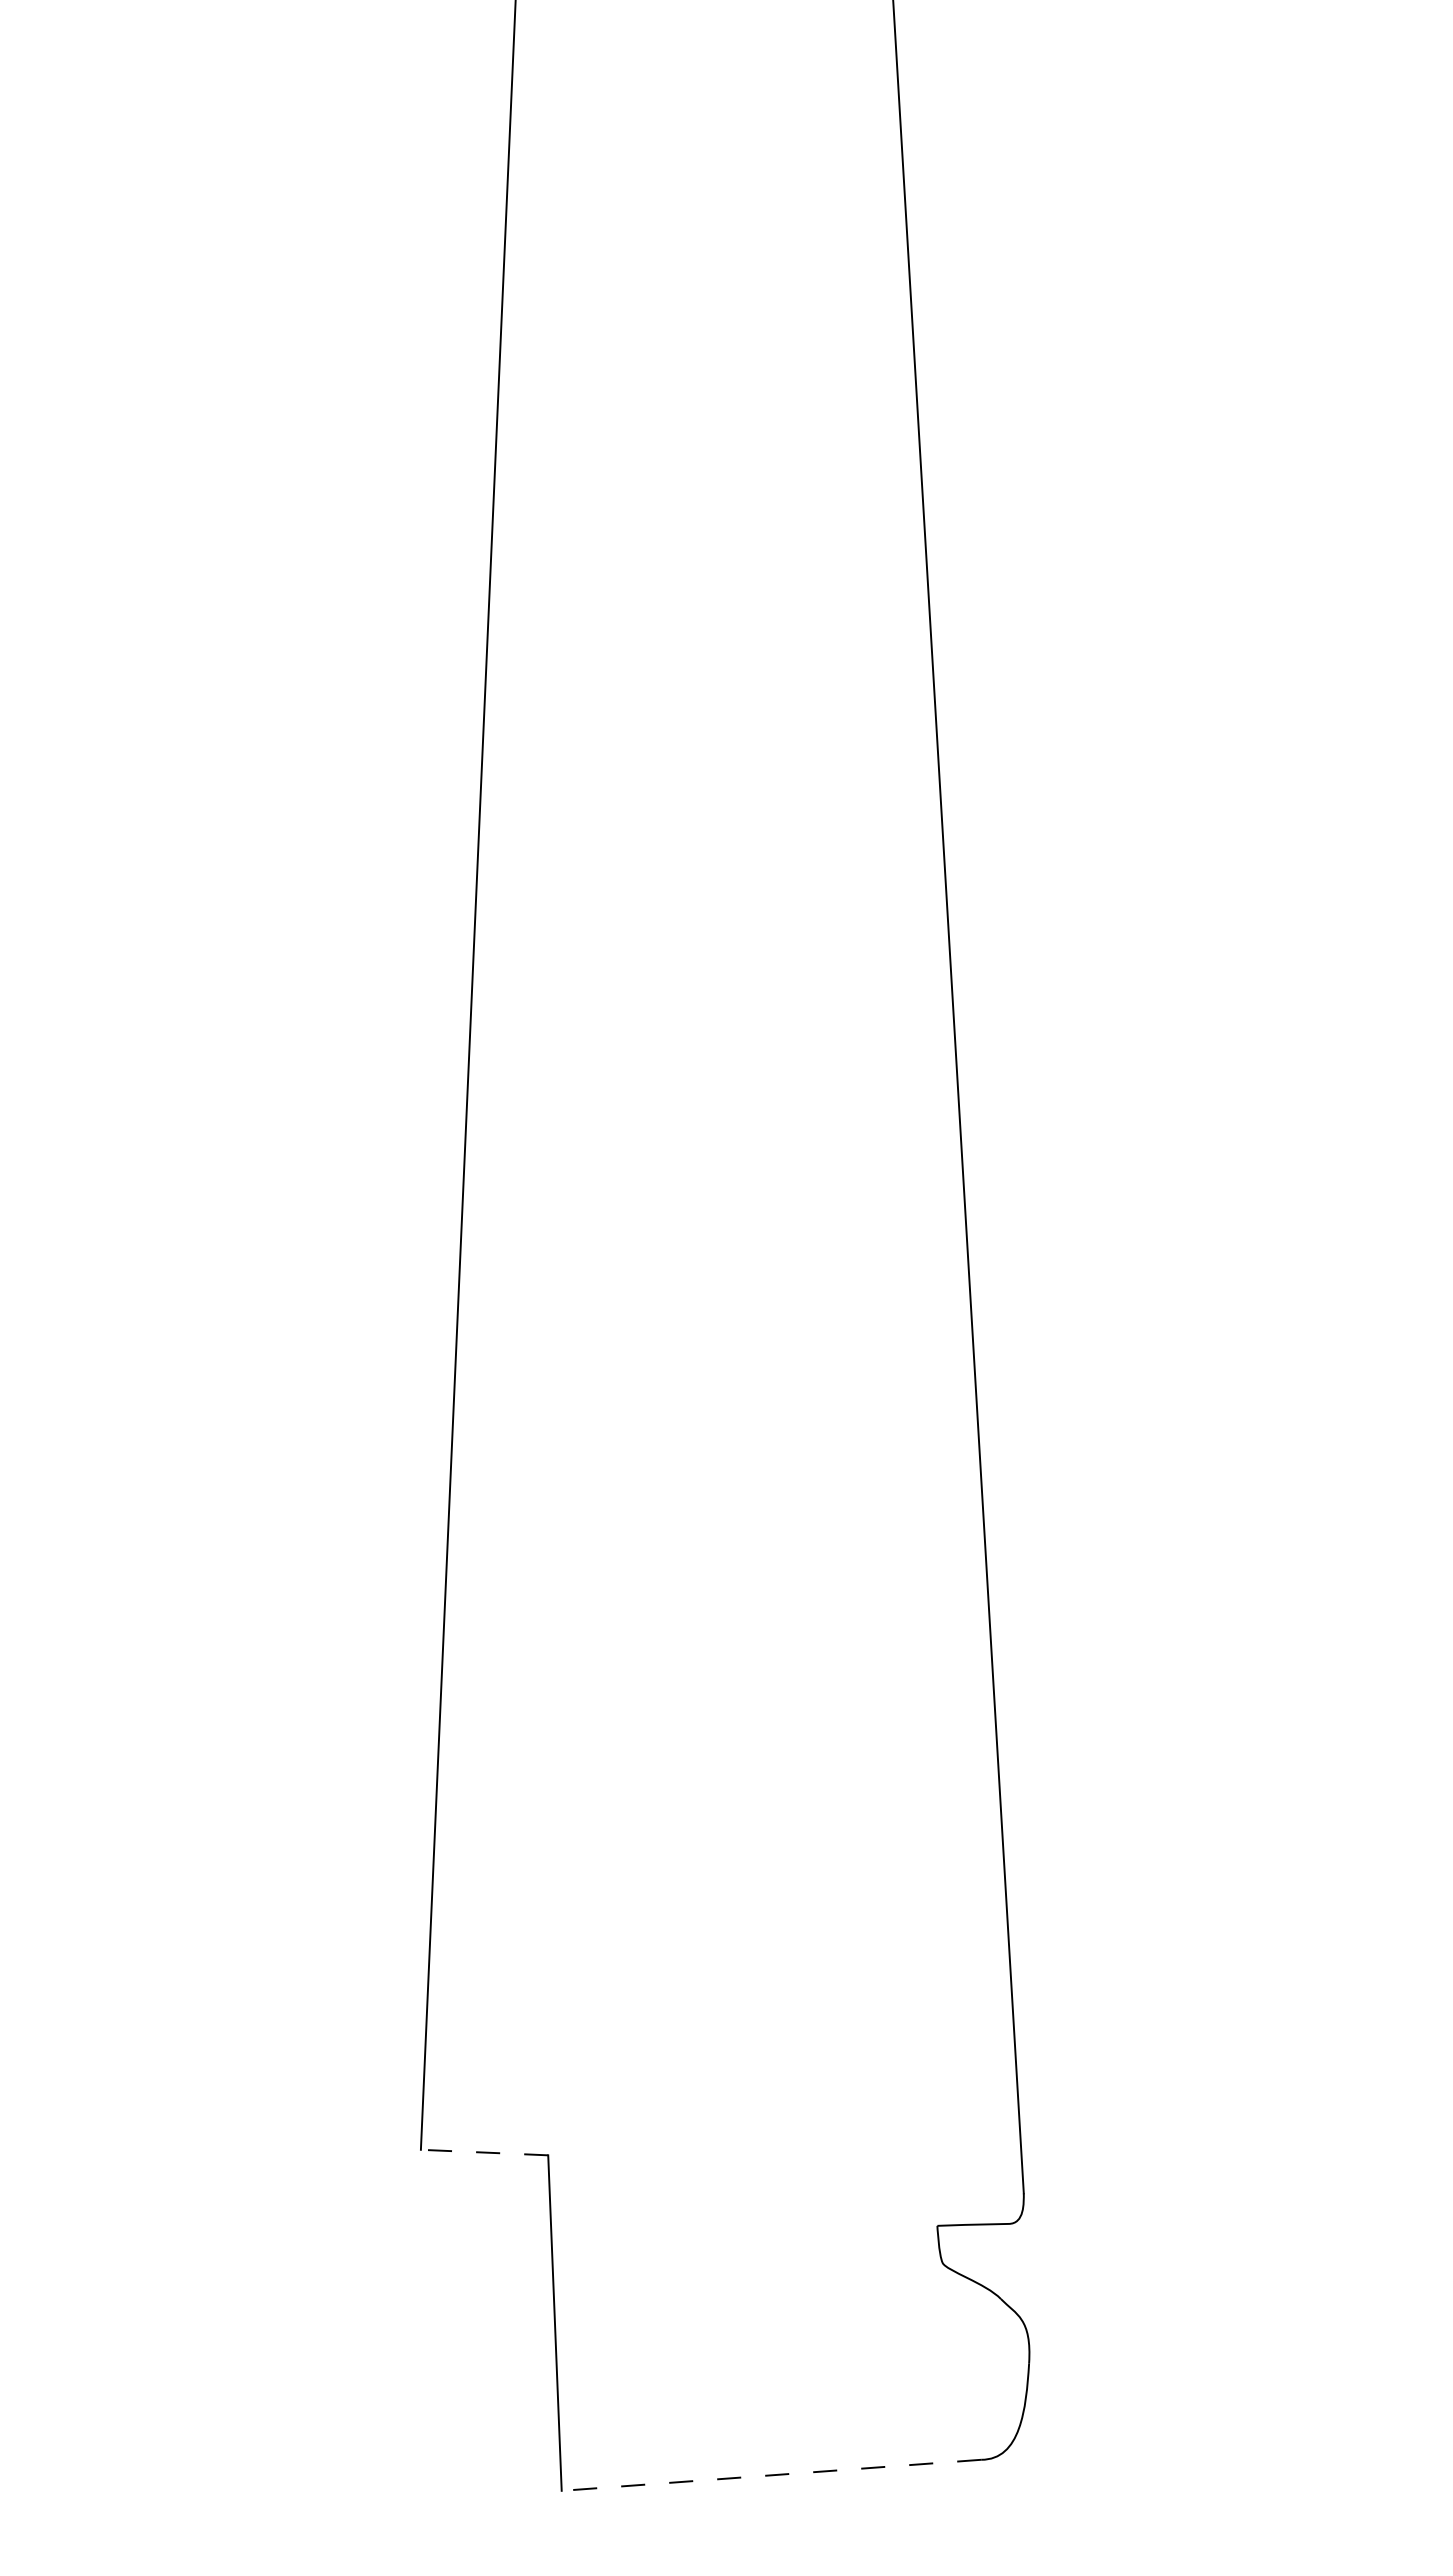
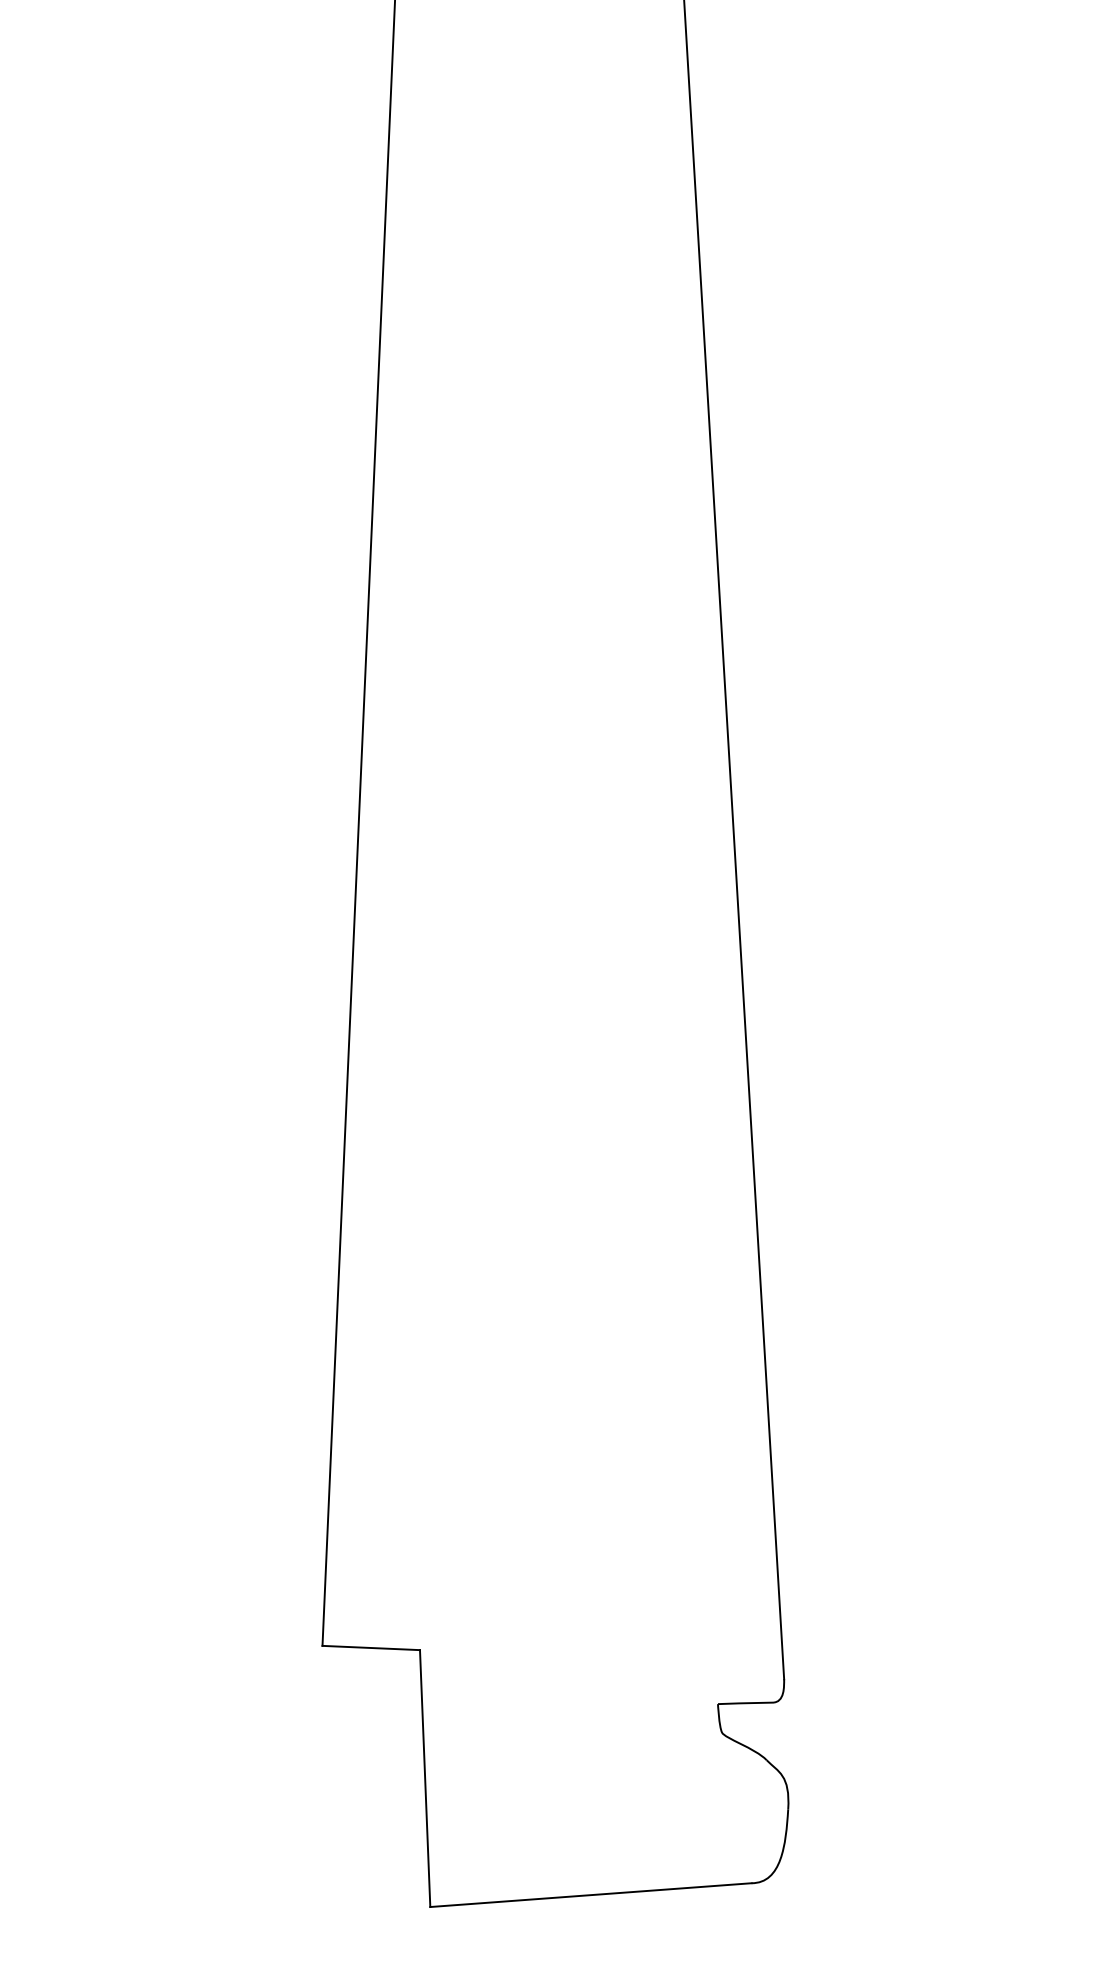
line: (484, 2152) -> (371, 1647), dashed -> solid
line: (770, 2475) -> (590, 1895), dashed -> solid

